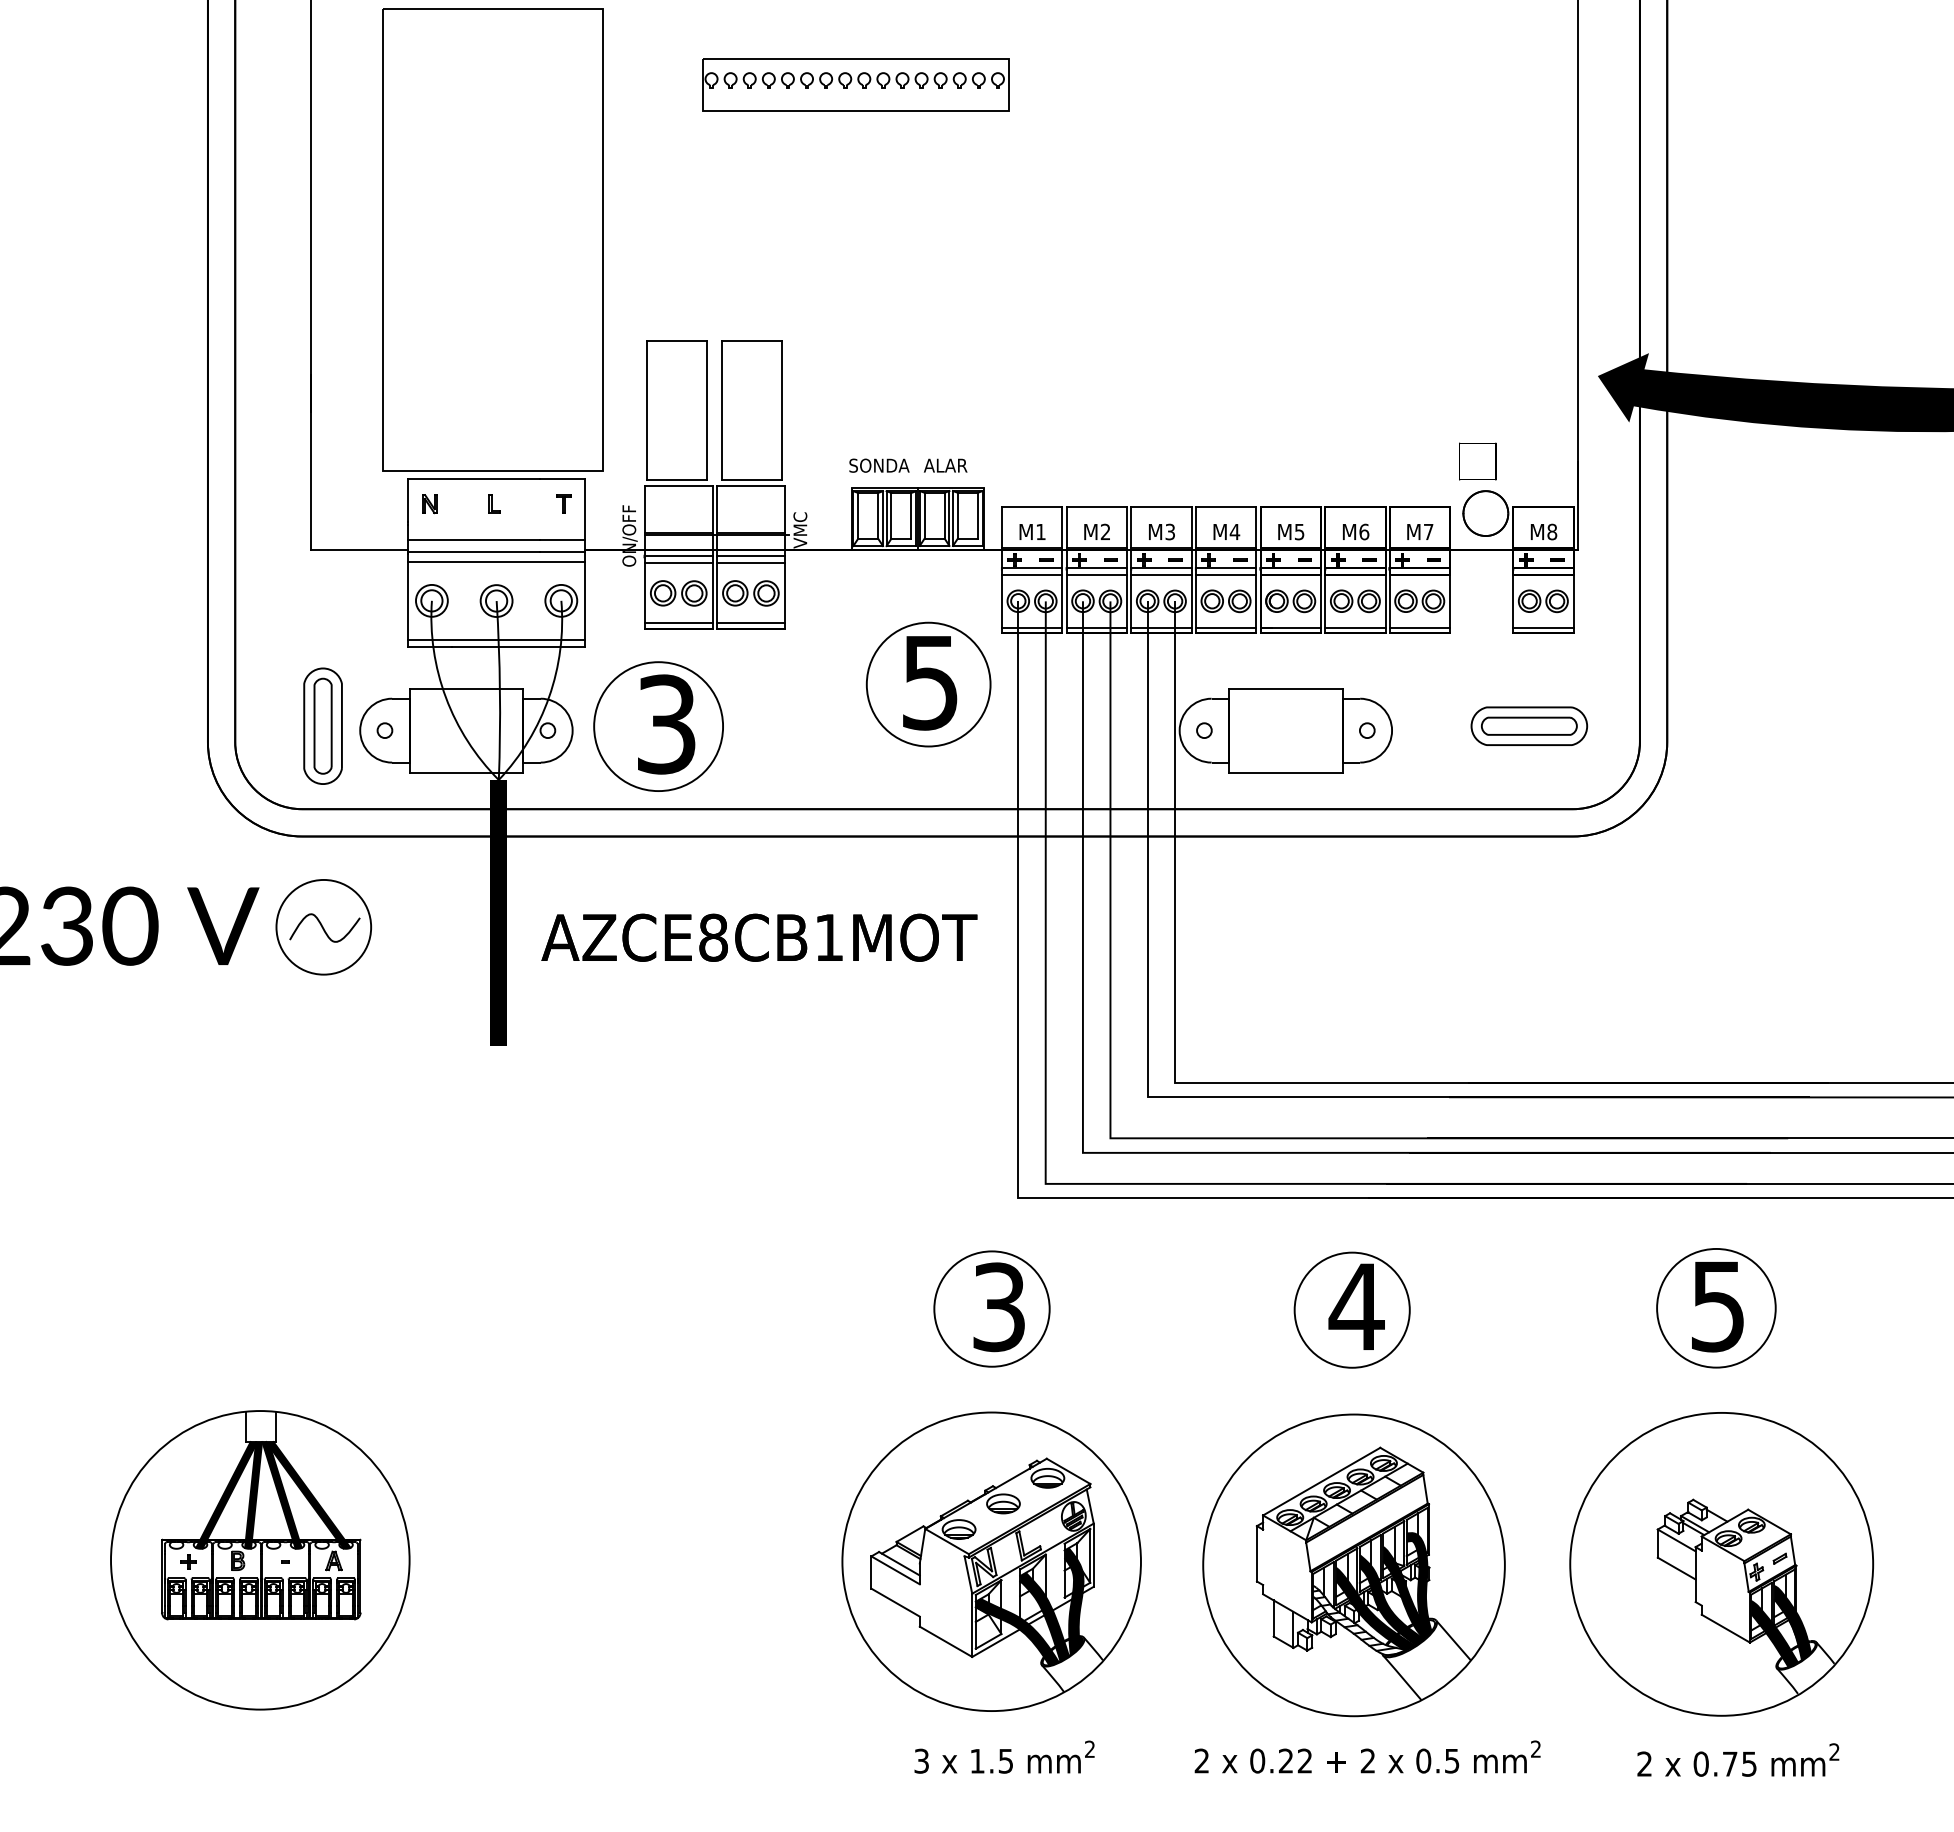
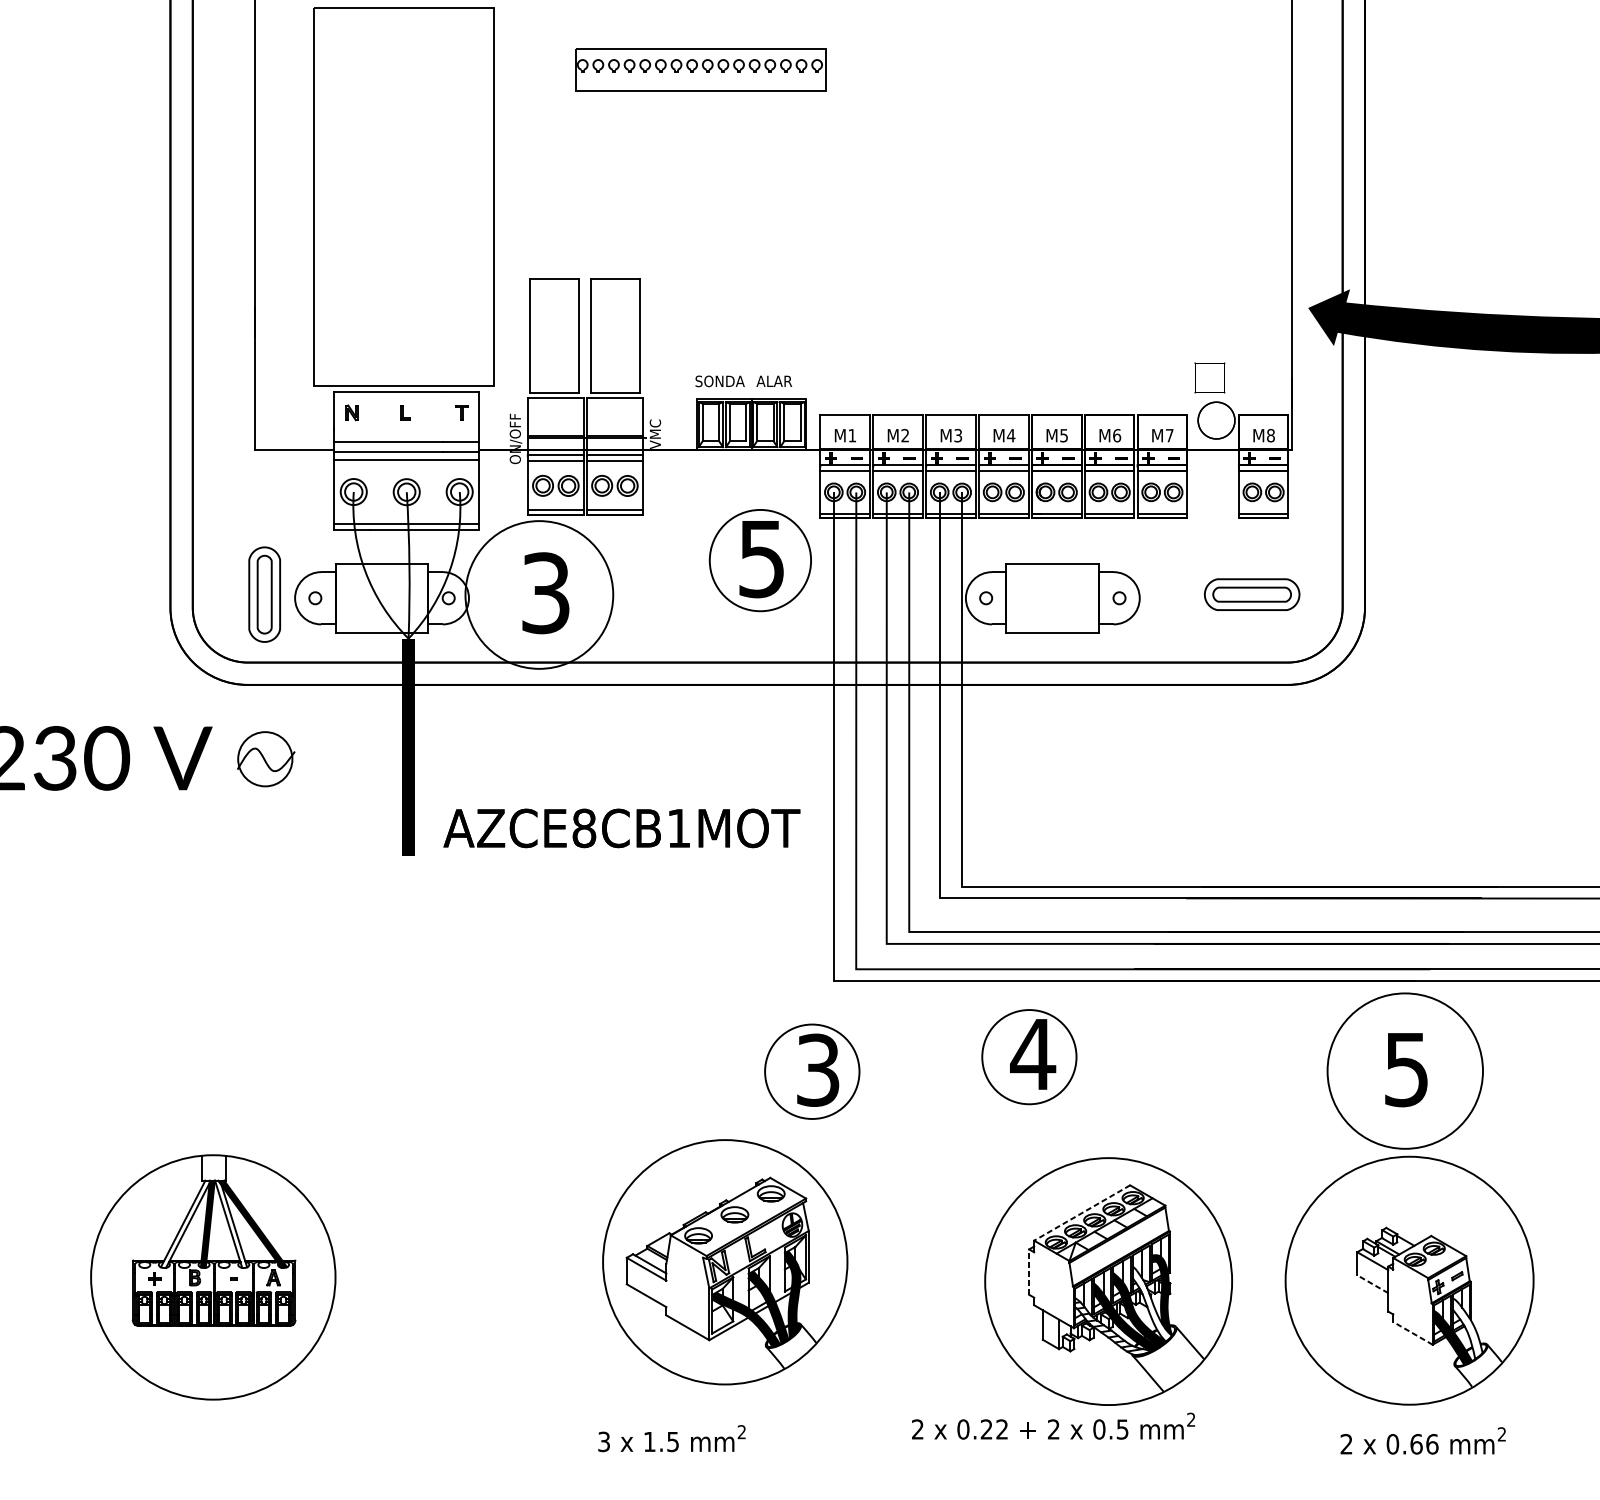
circle: (658, 726) -> (539, 594), size x1.4
circle: (323, 926) -> (265, 758), size x0.7
text: (759, 937) -> (621, 828), moved
circle: (1716, 1307) -> (1405, 1070), size x1.6
part: (1351, 1309) -> (1028, 1056), moved
line: (1321, 1481) -> (1082, 1212), solid -> dashed
fill: (226, 1495) -> (185, 1224), removed
fill: (281, 1495) -> (230, 1224), removed
line: (1256, 1553) -> (1028, 1271), solid -> dashed
part: (991, 1561) -> (725, 1262), moved
line: (1676, 1568) -> (1372, 1284), solid -> dashed
fill: (1407, 1594) -> (1152, 1305), removed
fill: (1792, 1622) -> (1467, 1328), removed
line: (1725, 1628) -> (1412, 1333), solid -> dashed
text: (1004, 1756) -> (671, 1438), moved
text: (1367, 1756) -> (1053, 1425), moved
text: (1739, 1763) -> (1424, 1443), 0.75 -> 0.66

